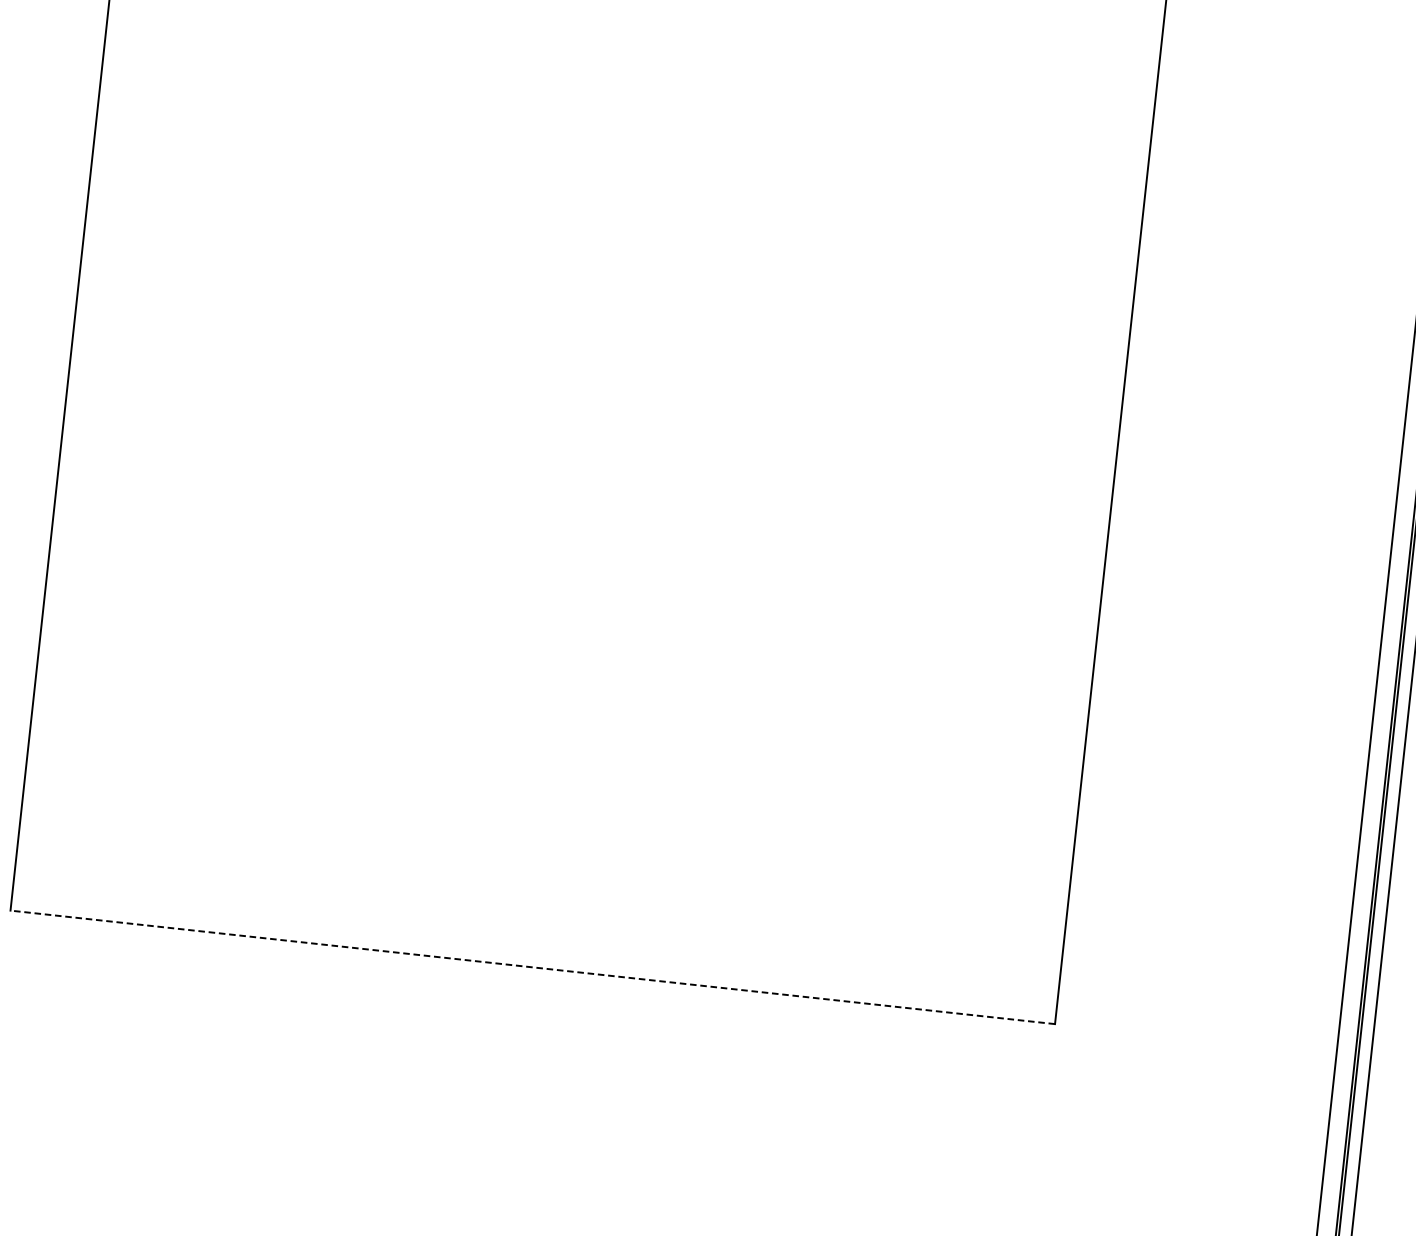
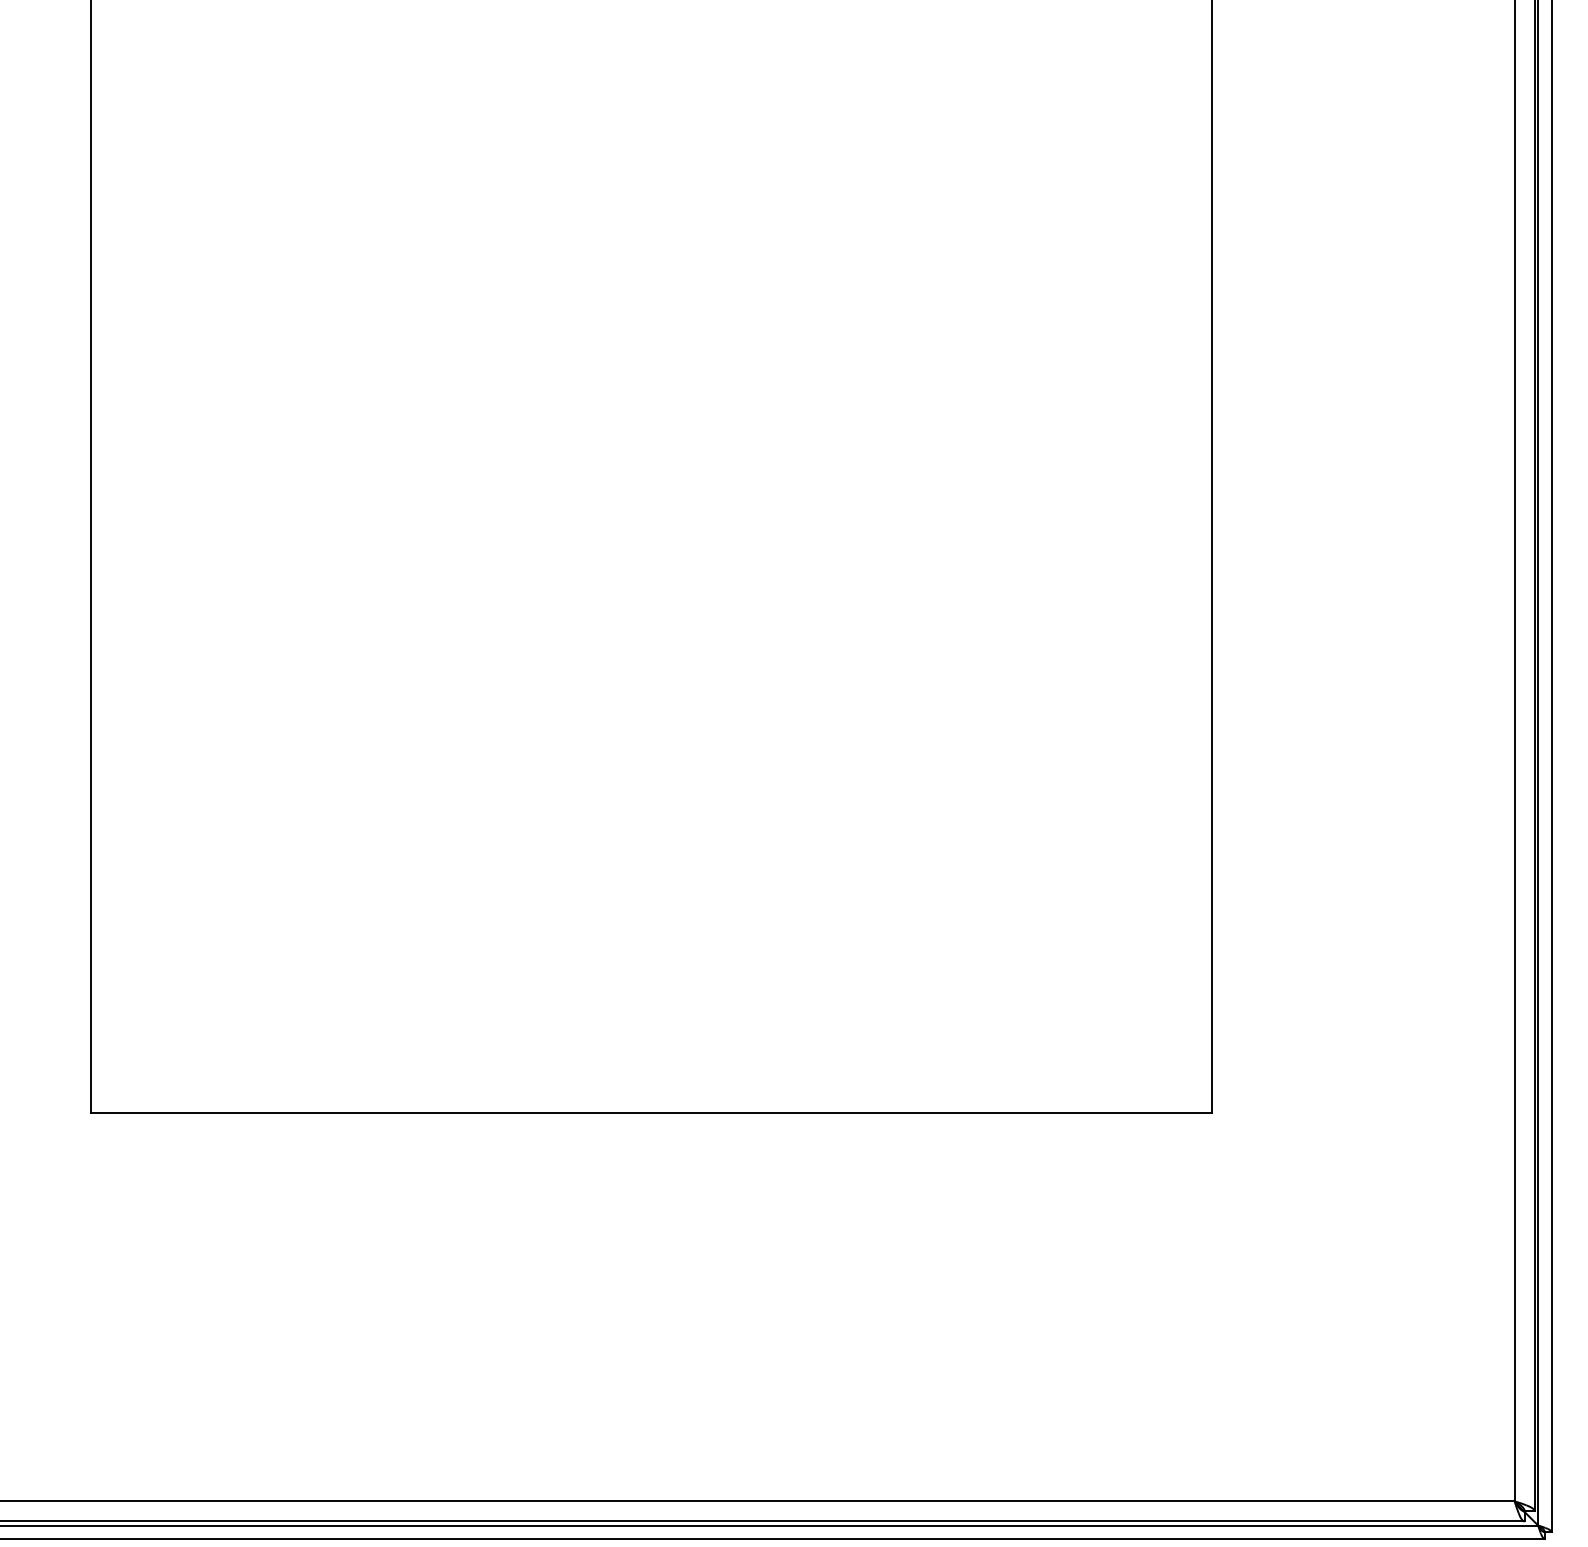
line: (532, 967) -> (651, 1113), dashed -> solid

